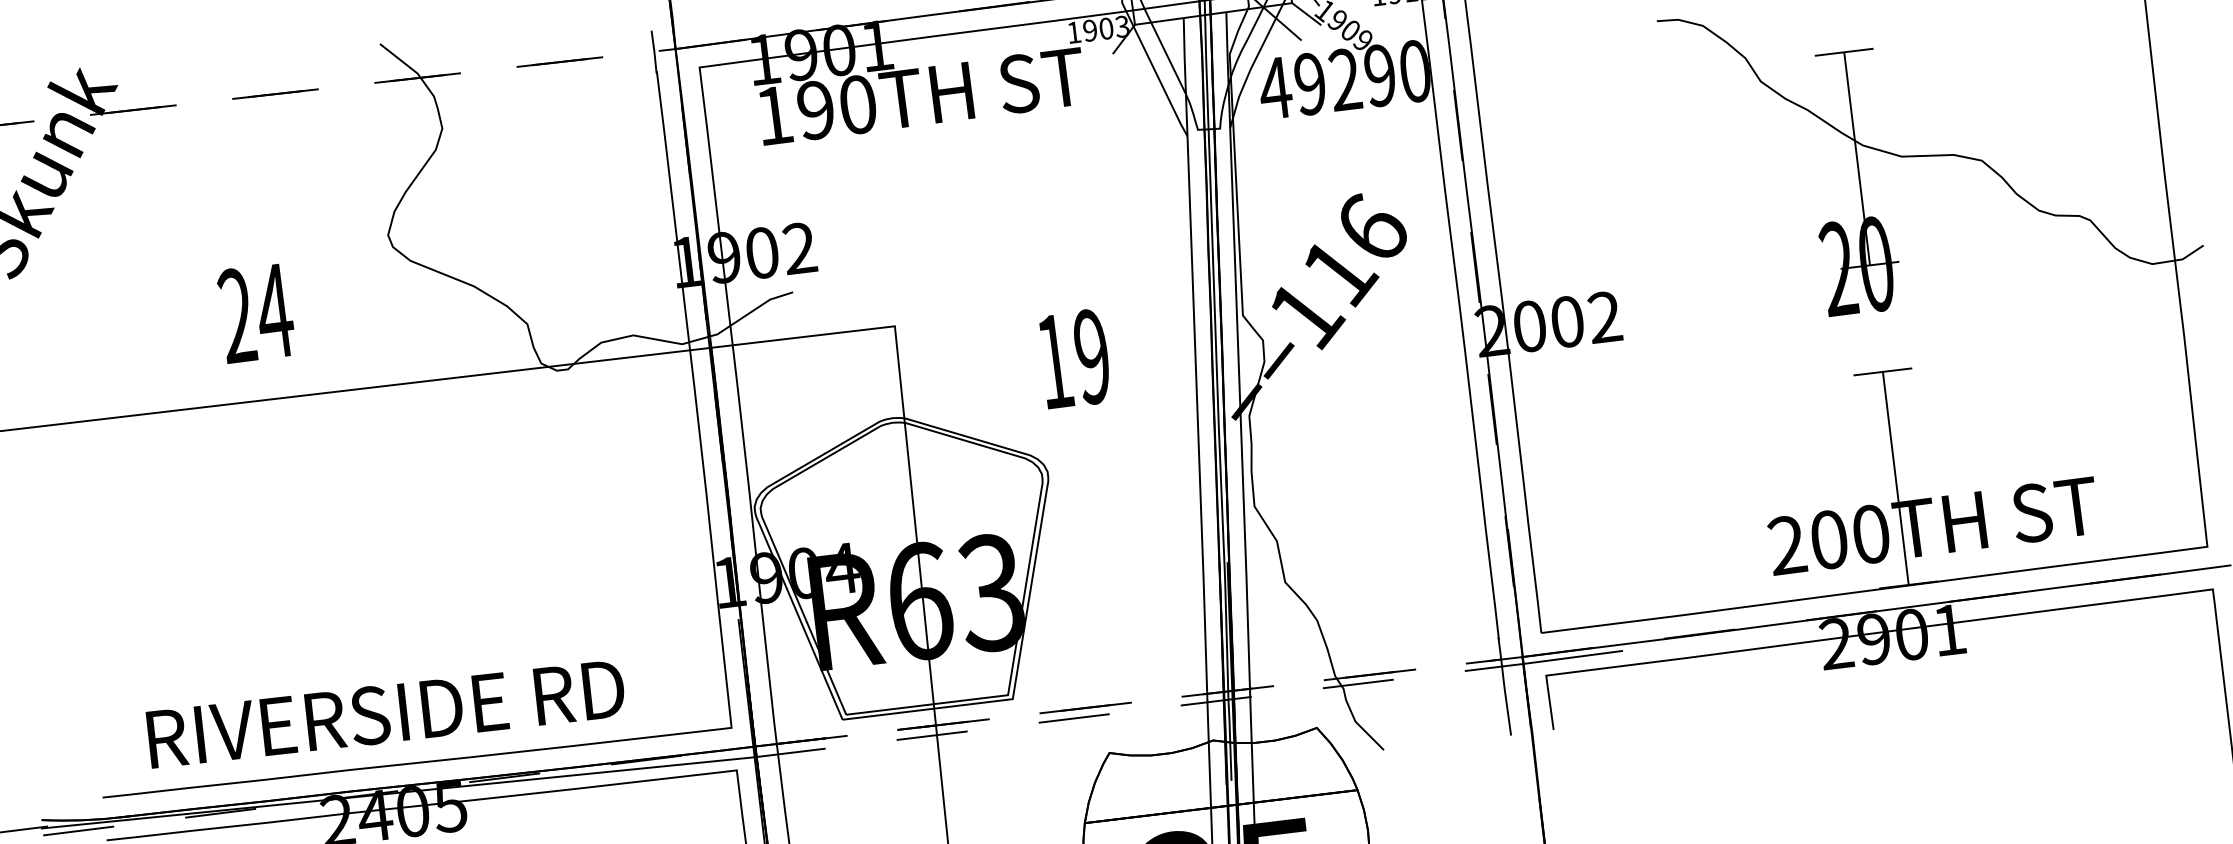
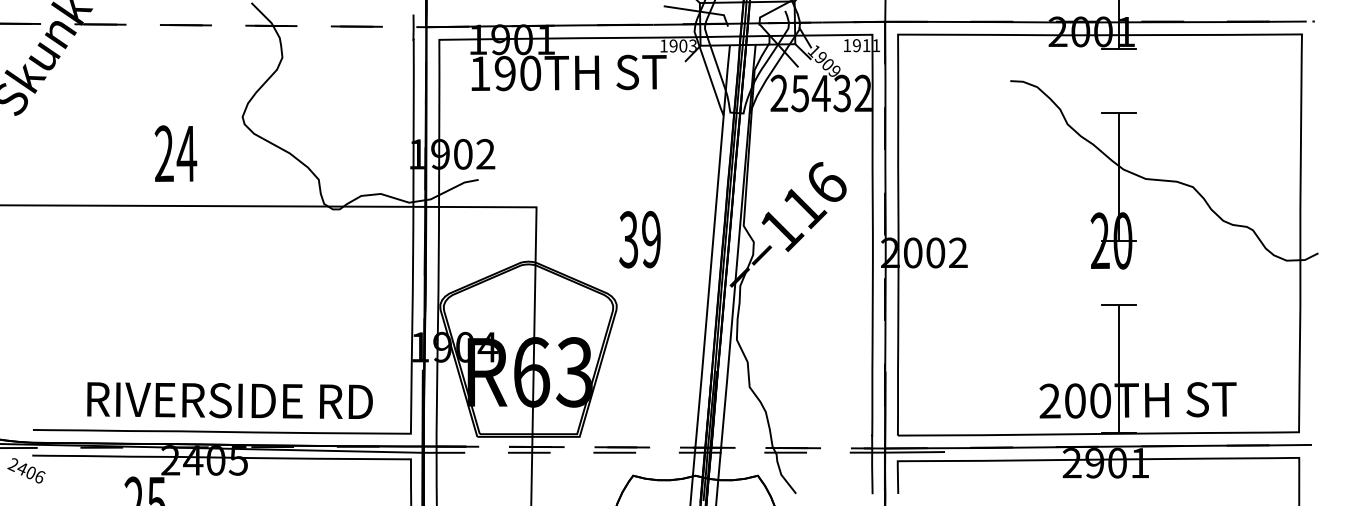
text: (1343, 79) -> (820, 93), 49290 -> 25432
text: (255, 312) -> (175, 153), moved
text: (1054, 361) -> (628, 239), 19 -> 39
text: (385, 713) -> (229, 400), moved

